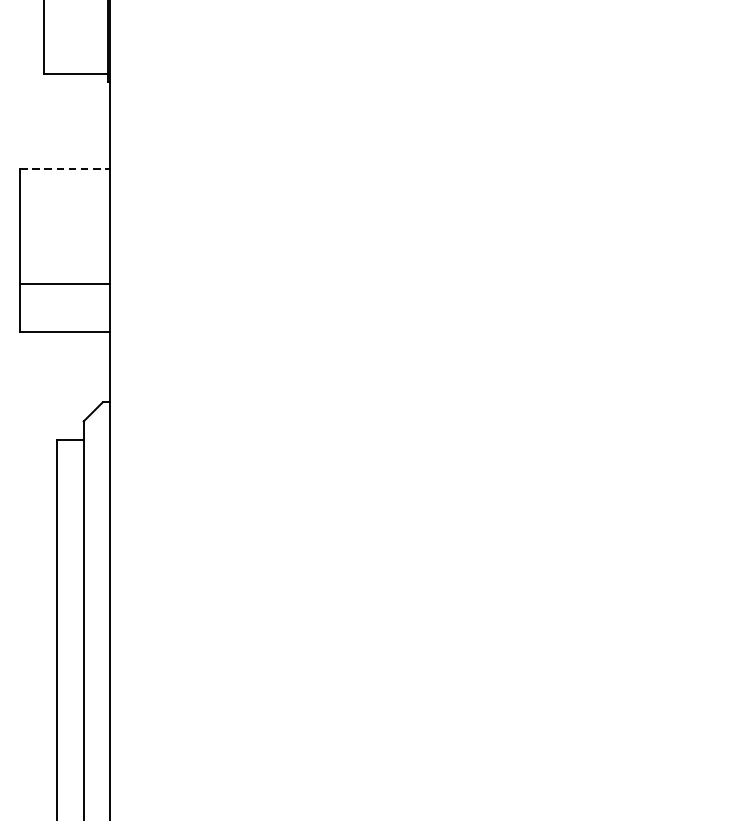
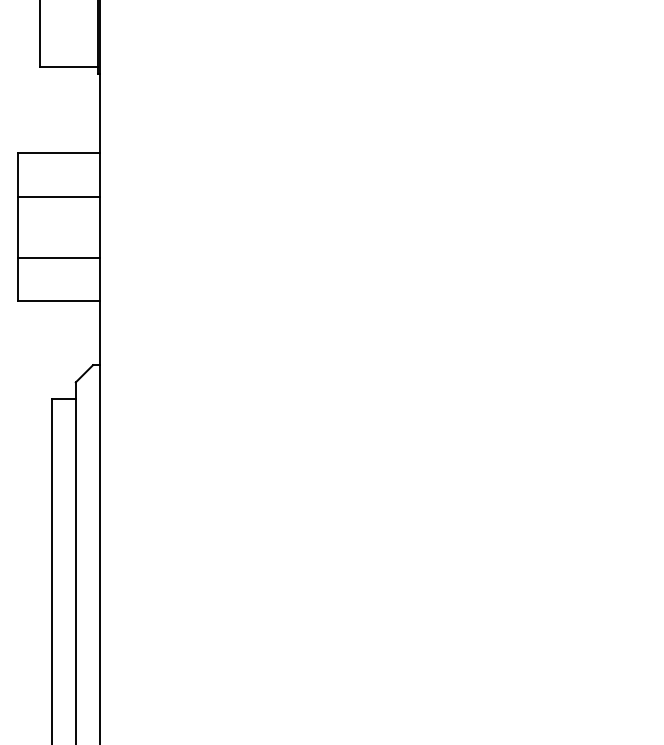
line: (65, 169) -> (59, 153), dashed -> solid
line: (64, 216) -> (58, 196), added

